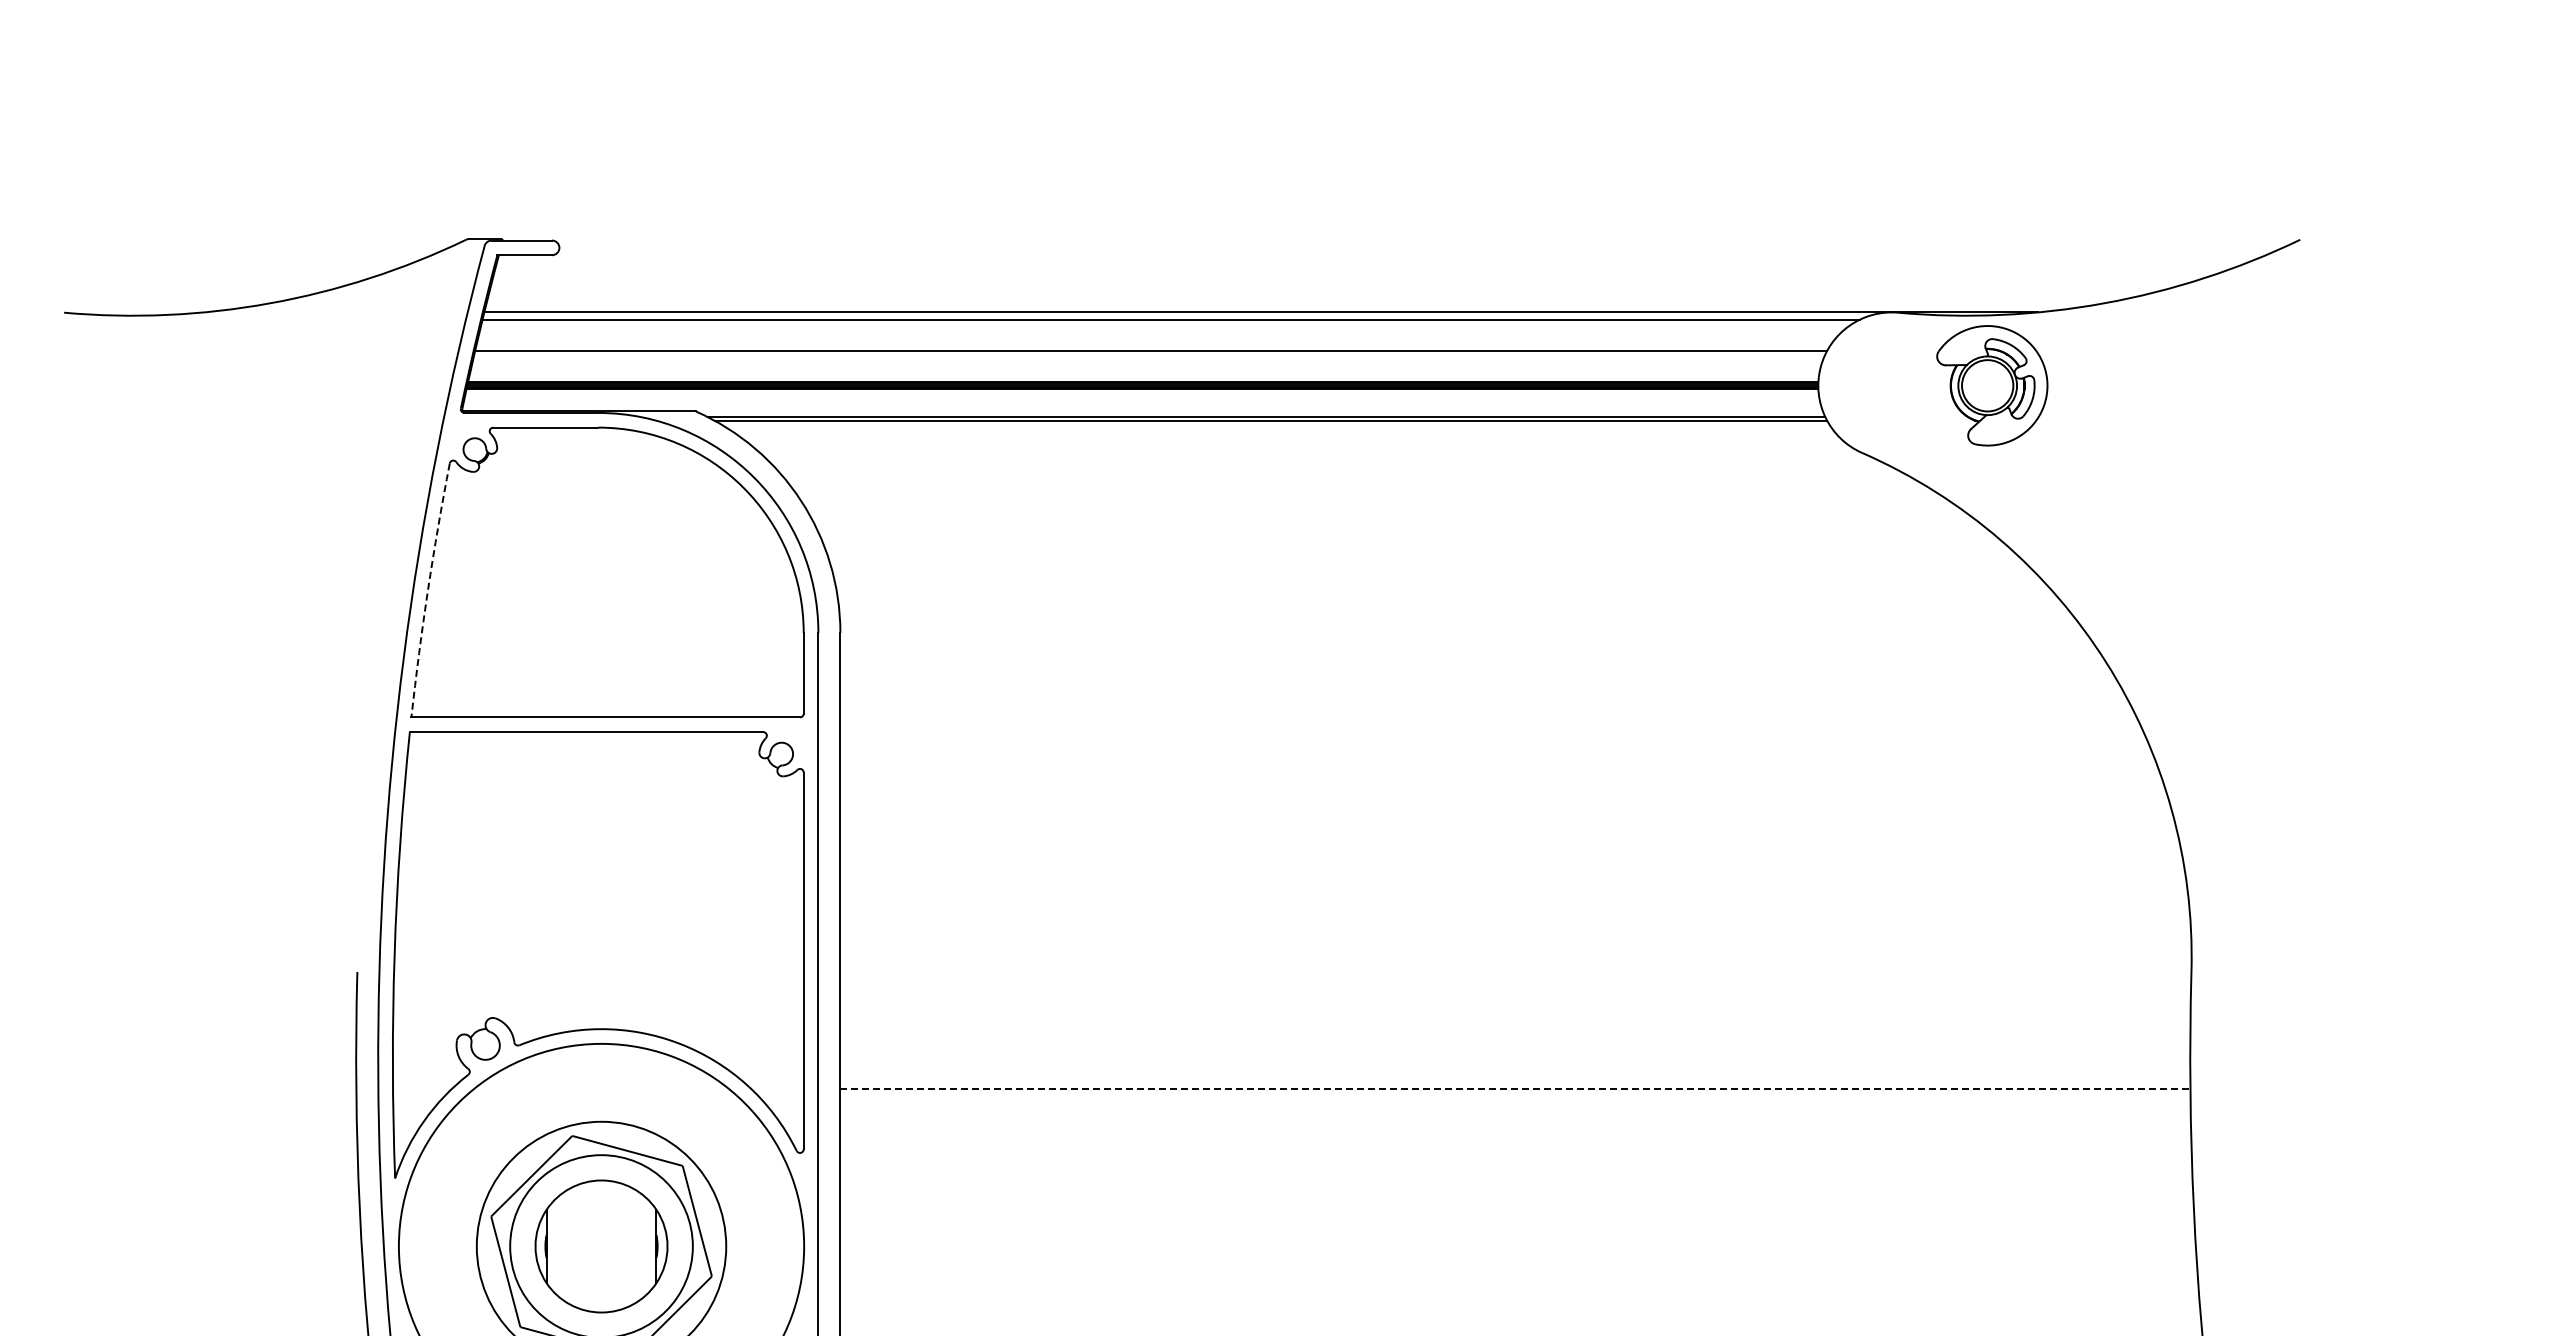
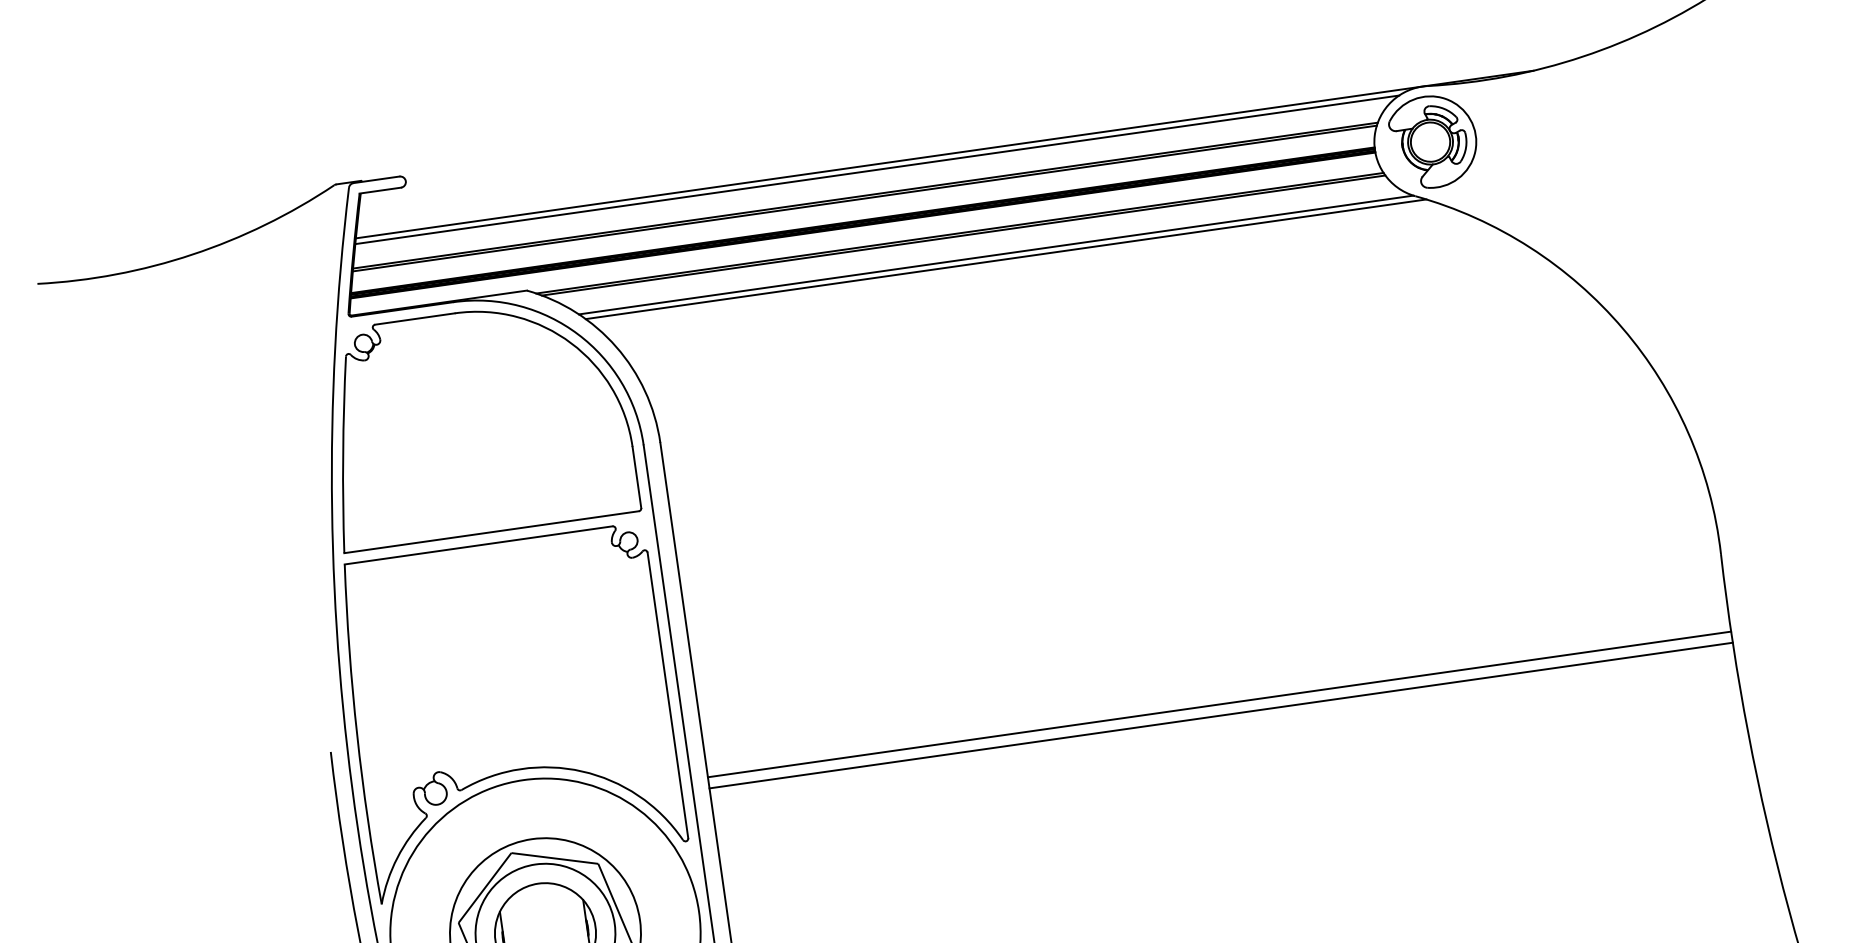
line: (1149, 354) -> (864, 198), added
part: (1992, 385) -> (1434, 141), moved
line: (1308, 451) -> (995, 254), added
line: (1320, 459) -> (1005, 259), added
arc: (428, 590) -> (343, 455), dashed -> solid
line: (1515, 1074) -> (1219, 704), added
line: (1515, 1088) -> (1221, 715), dashed -> solid

